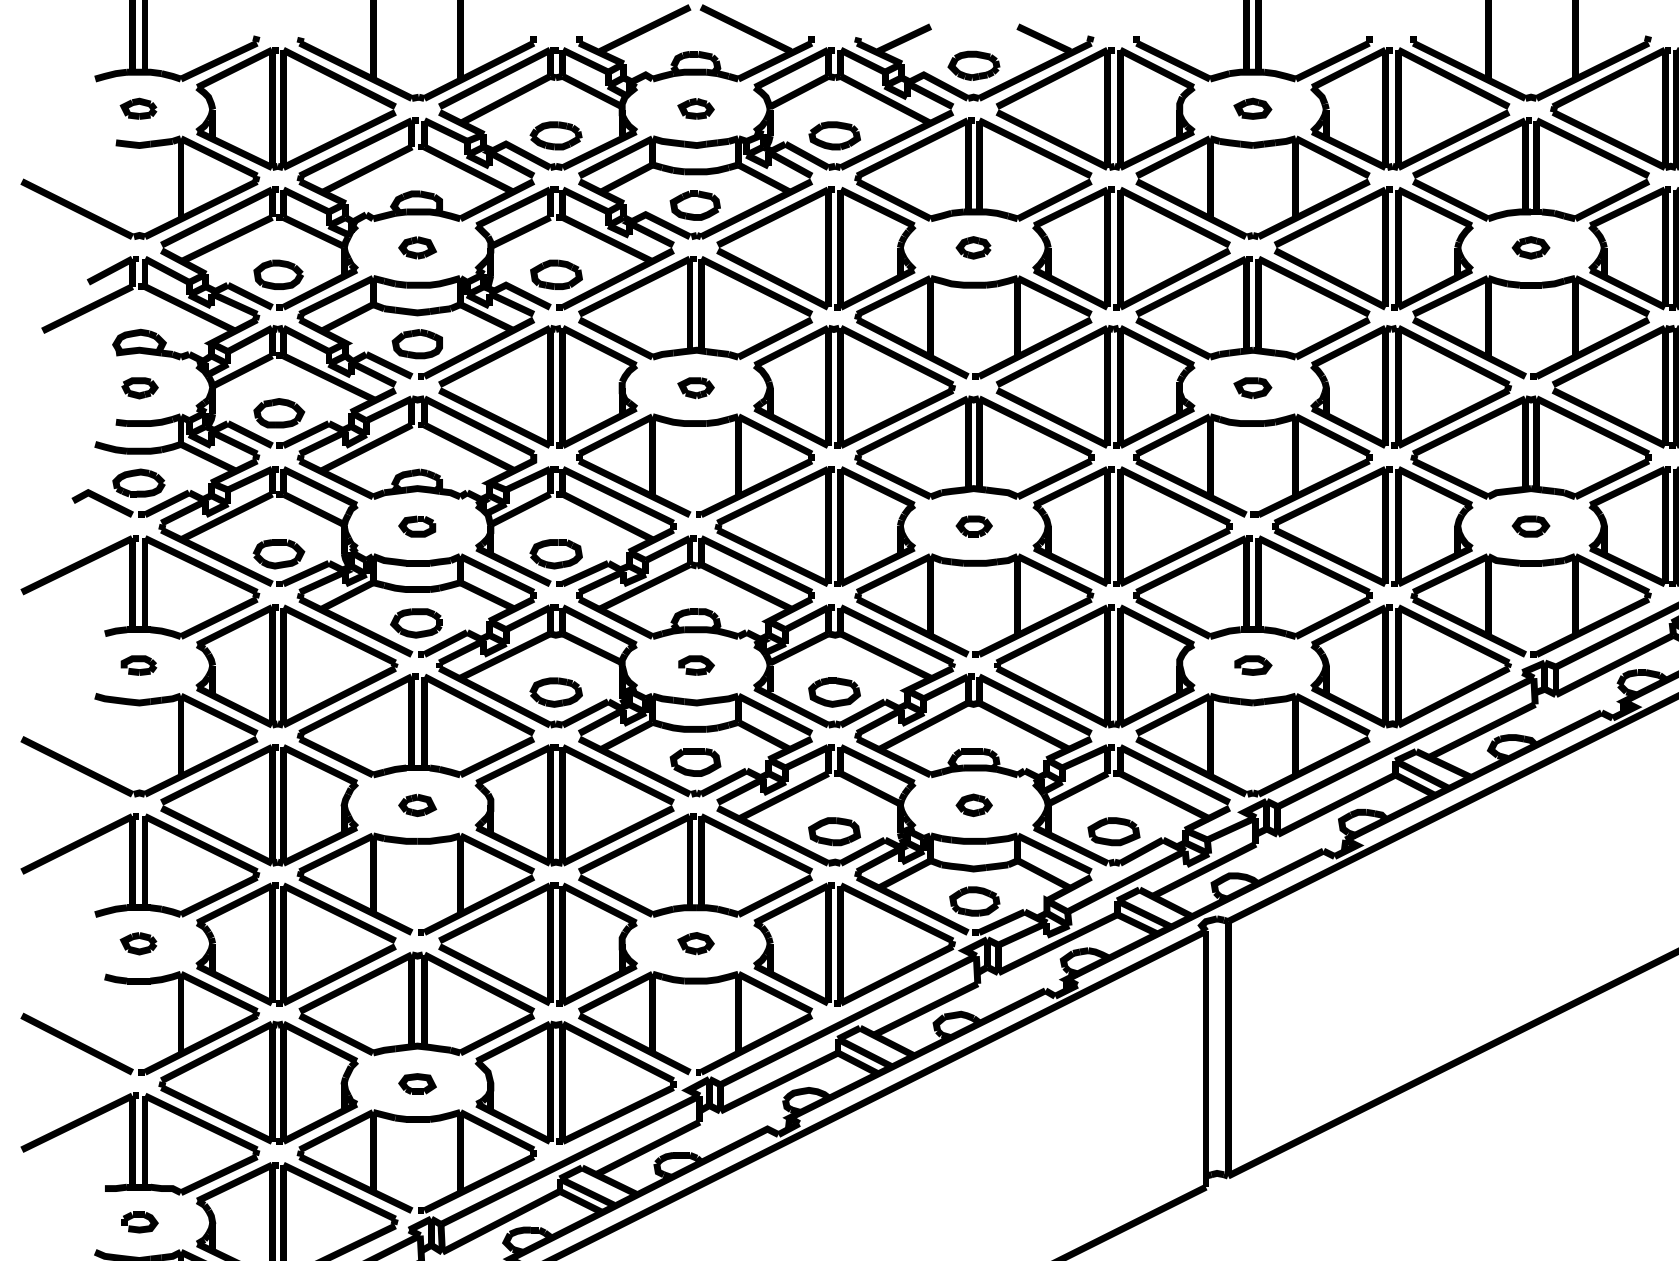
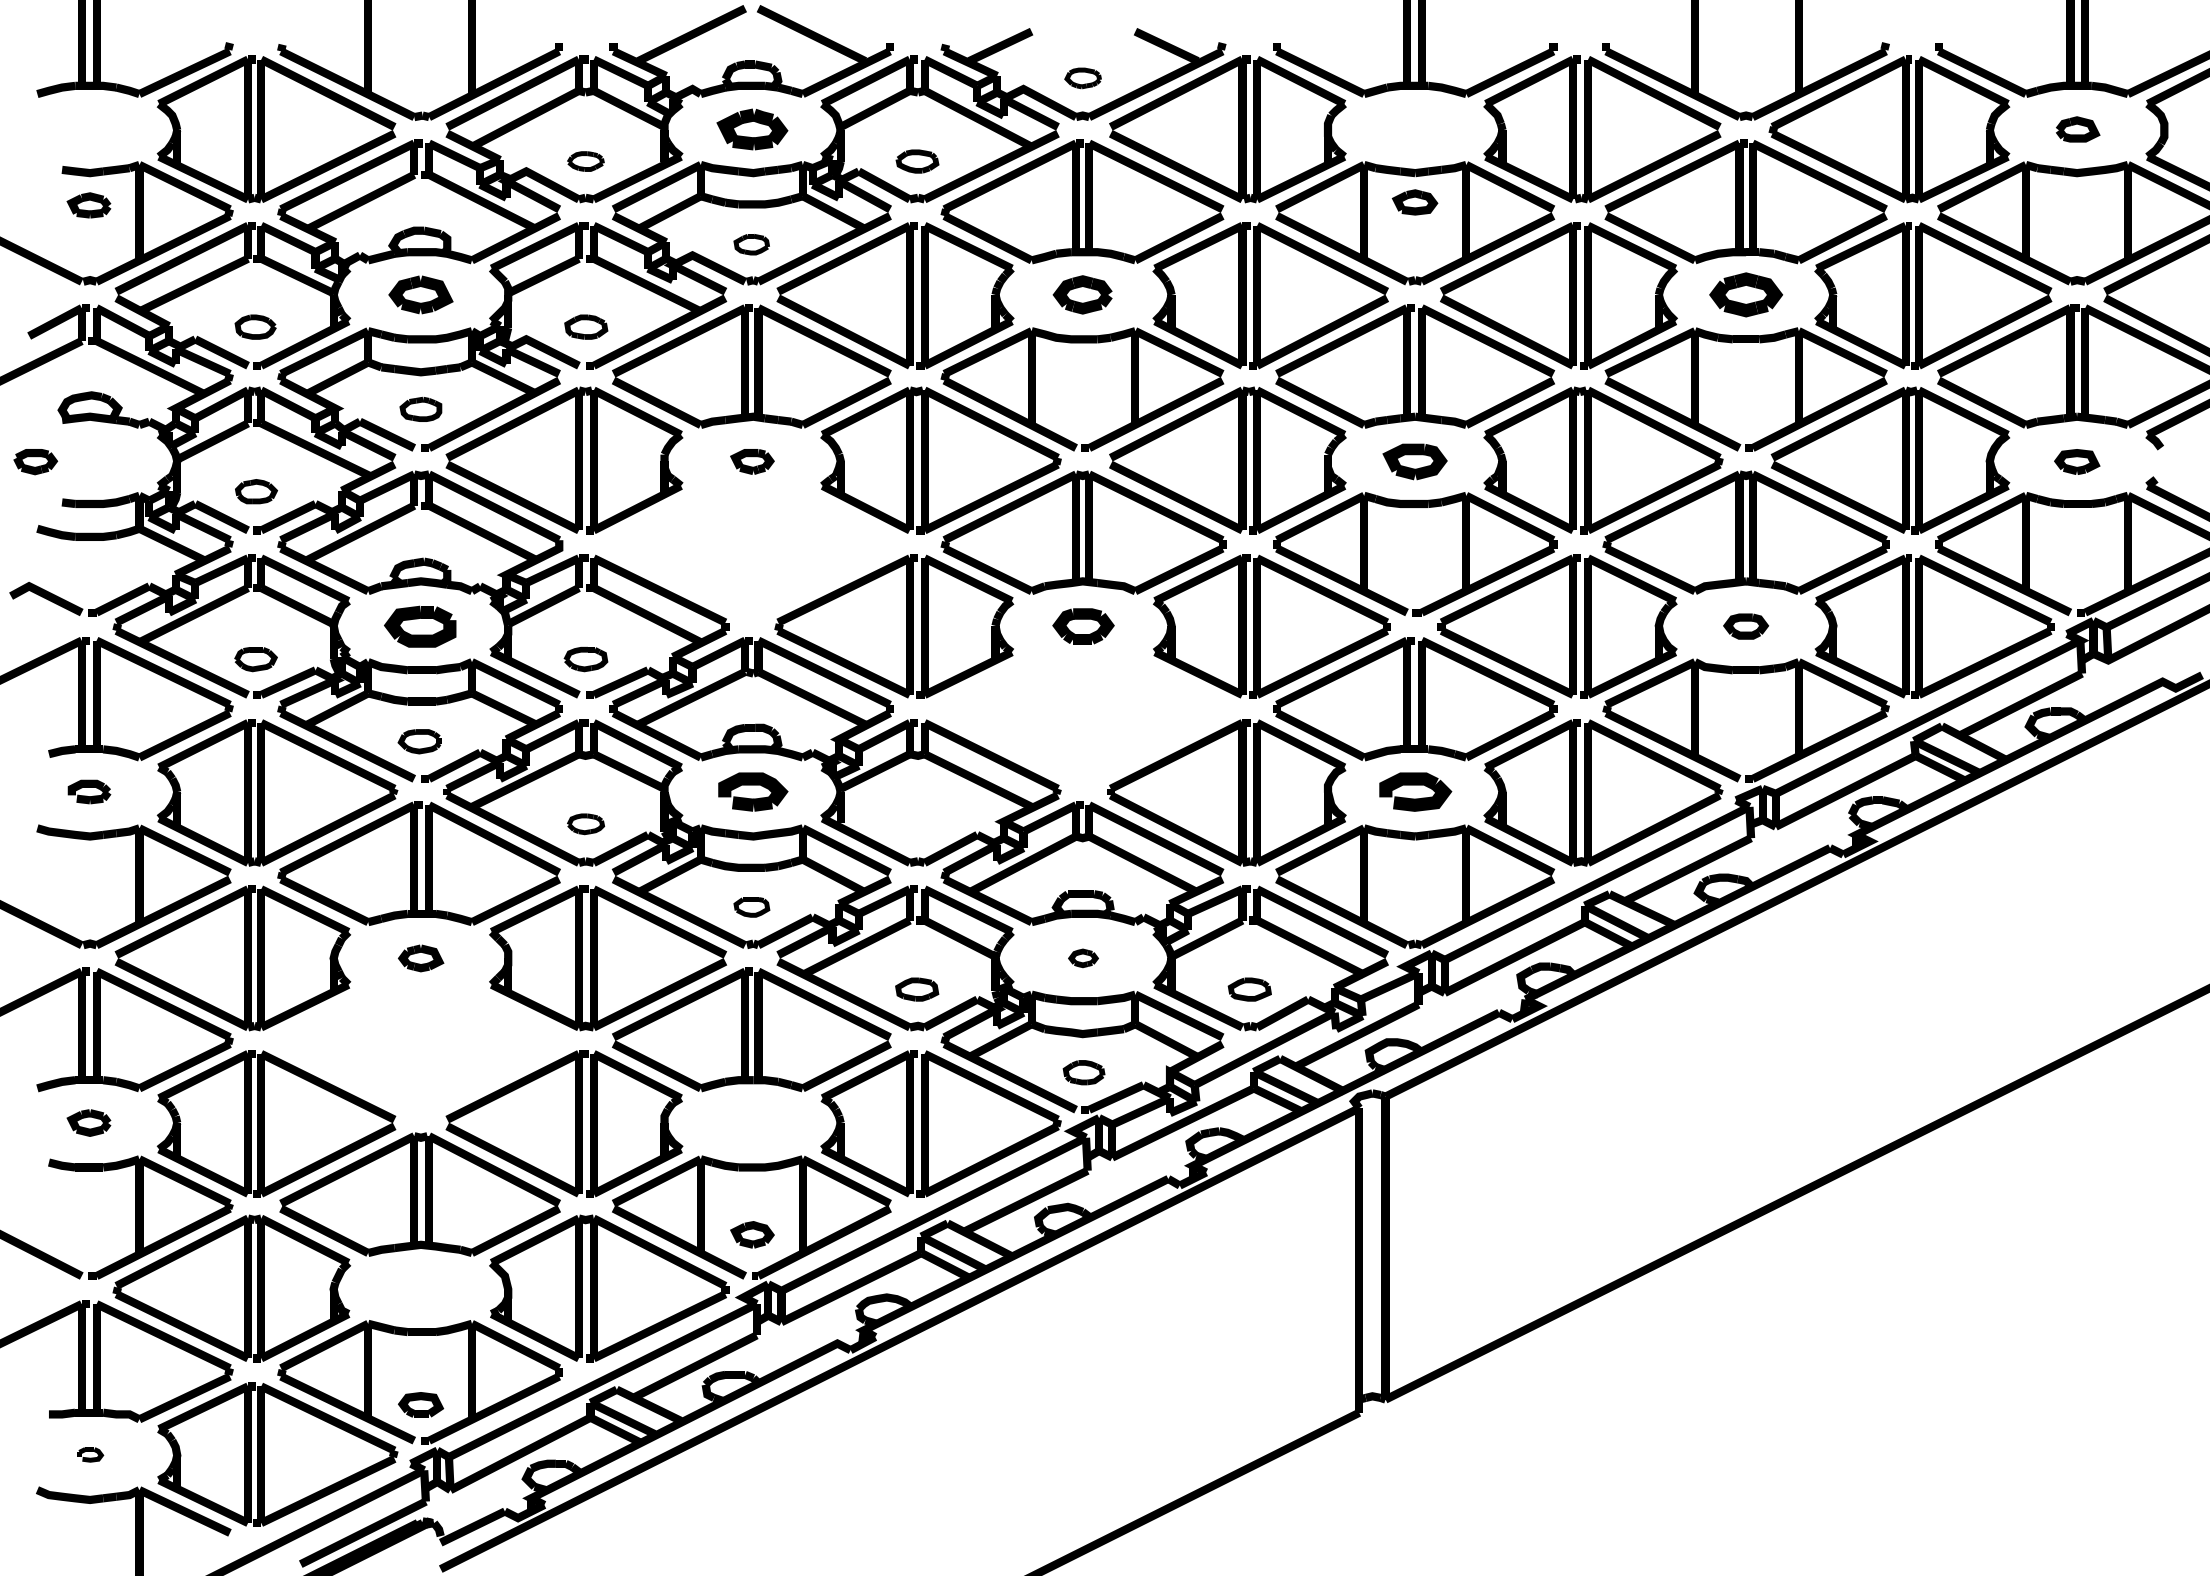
part: (973, 66) -> (1082, 78), size x0.6
part: (138, 108) -> (88, 205), moved
part: (696, 108) -> (752, 129), size x1.6
part: (1252, 108) -> (1414, 202), moved
part: (555, 135) -> (585, 161), size x0.6
part: (834, 135) -> (917, 161), size x0.7
part: (695, 205) -> (751, 244), size x0.6
part: (417, 247) -> (421, 294), size x1.4
part: (973, 247) -> (1082, 294), size x1.4
part: (1530, 247) -> (1745, 294), size x1.6
part: (278, 275) -> (255, 327), size x0.7
part: (555, 275) -> (585, 327), size x0.7
part: (417, 344) -> (420, 409), size x0.7
part: (1252, 387) -> (1414, 461), size x1.4
part: (139, 388) -> (35, 462), moved
part: (279, 413) -> (256, 491), size x0.7
part: (695, 426) -> (751, 507), removed
part: (138, 482) -> (89, 574), removed
part: (417, 526) -> (420, 626), size x1.6
part: (974, 526) -> (1083, 626), size x1.4
part: (278, 554) -> (255, 659), size x0.7
part: (555, 554) -> (585, 659), size x0.7
part: (974, 566) -> (1083, 674), removed
part: (416, 623) -> (419, 741), size x0.7
part: (696, 665) -> (752, 791), size x1.6
part: (1253, 665) -> (1415, 791), size x1.6
part: (555, 692) -> (585, 824), size x0.6
part: (833, 692) -> (916, 824), removed
part: (695, 762) -> (751, 907), size x0.6
part: (974, 805) -> (1083, 958), size x0.7
part: (833, 831) -> (916, 989), size x0.7
part: (1113, 831) -> (1249, 989), size x0.7
part: (415, 844) -> (418, 1005), removed
part: (974, 901) -> (1083, 1072), size x0.7
part: (696, 943) -> (752, 1234), moved
part: (417, 1083) -> (421, 1404), moved
part: (139, 1222) -> (90, 1454), size x0.6

